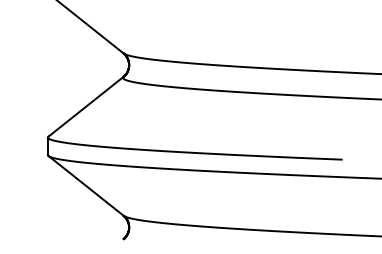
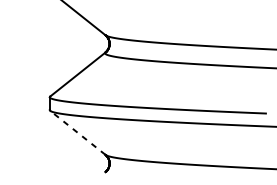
line: (86, 185) -> (78, 132), solid -> dashed

